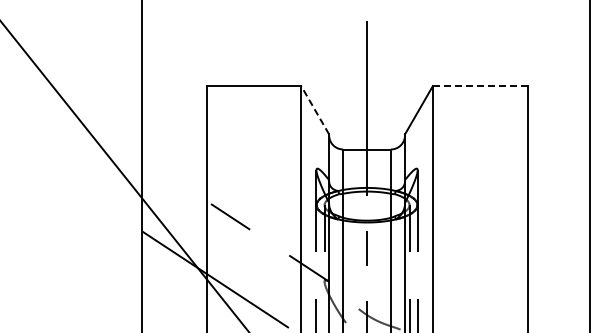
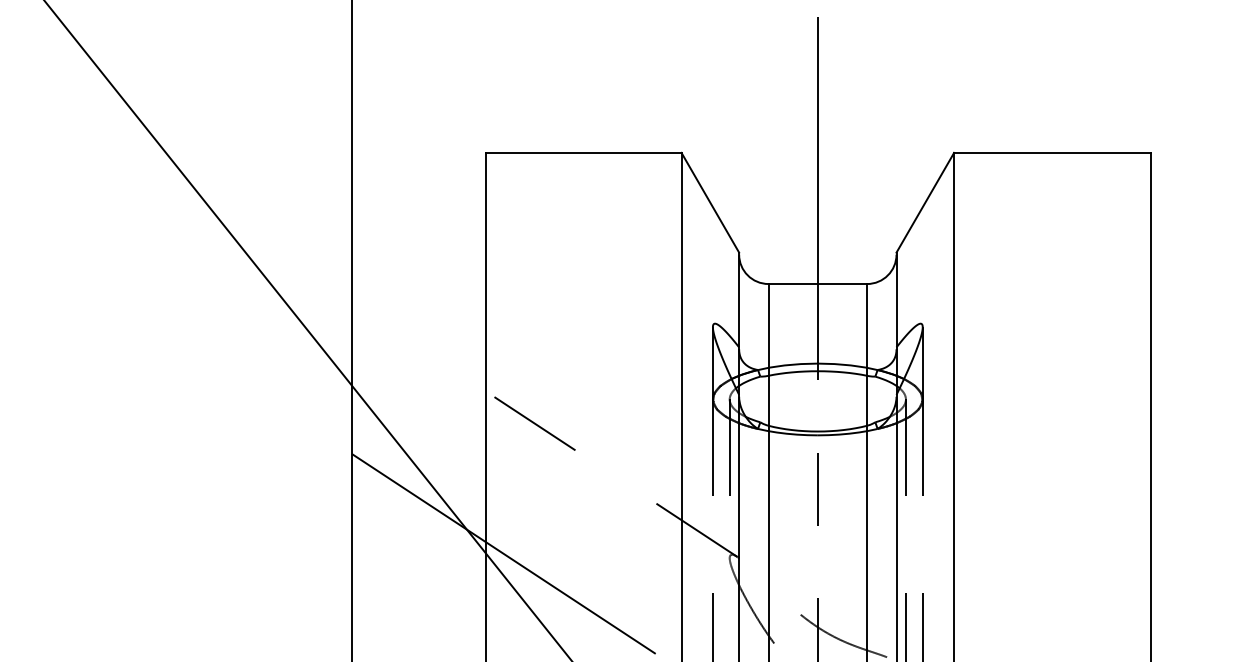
line: (480, 86) -> (1052, 153), dashed -> solid
line: (315, 110) -> (710, 203), dashed -> solid

